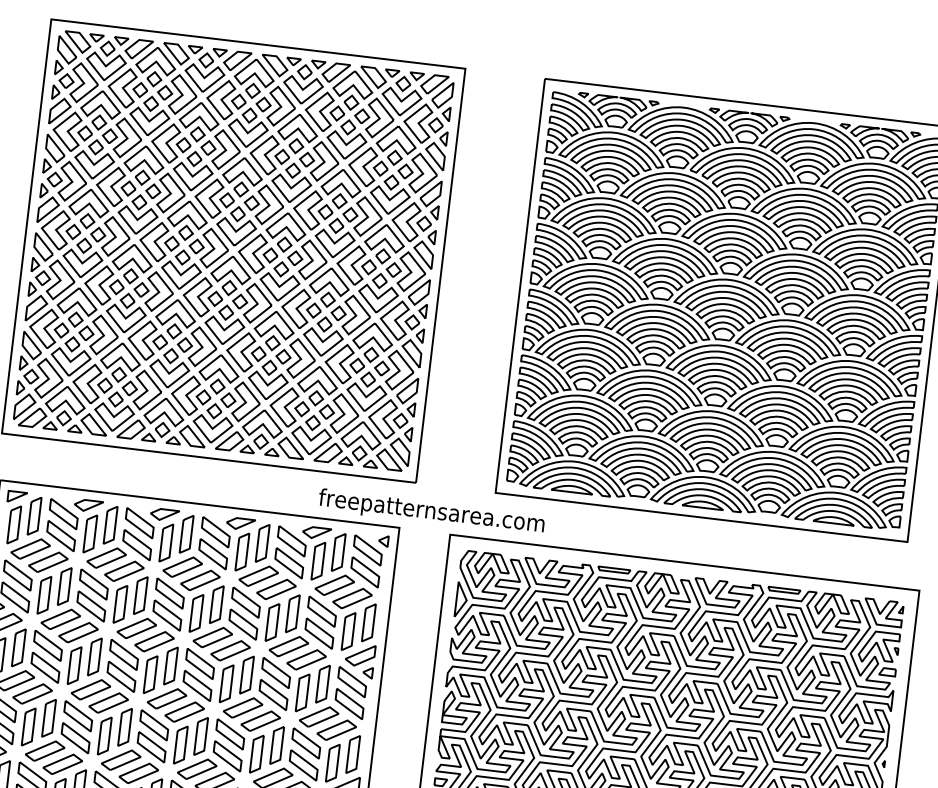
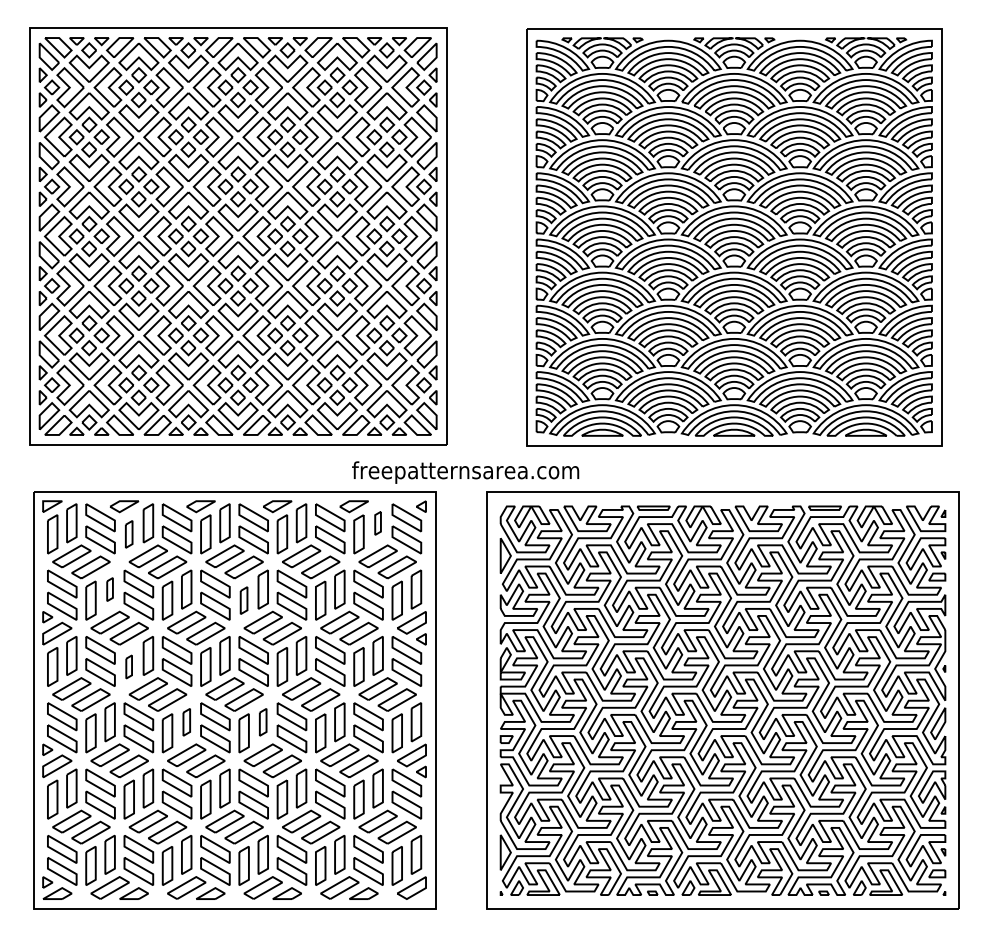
part: (89, 534) -> (128, 534), size x0.7
part: (338, 552) -> (377, 523), size x0.6
part: (64, 586) -> (109, 589), size x0.6
part: (195, 613) -> (243, 600), size x0.7
part: (73, 665) -> (128, 666), size x0.6
part: (124, 727) -> (186, 722), size x0.7
part: (200, 736) -> (262, 722), size x0.7

